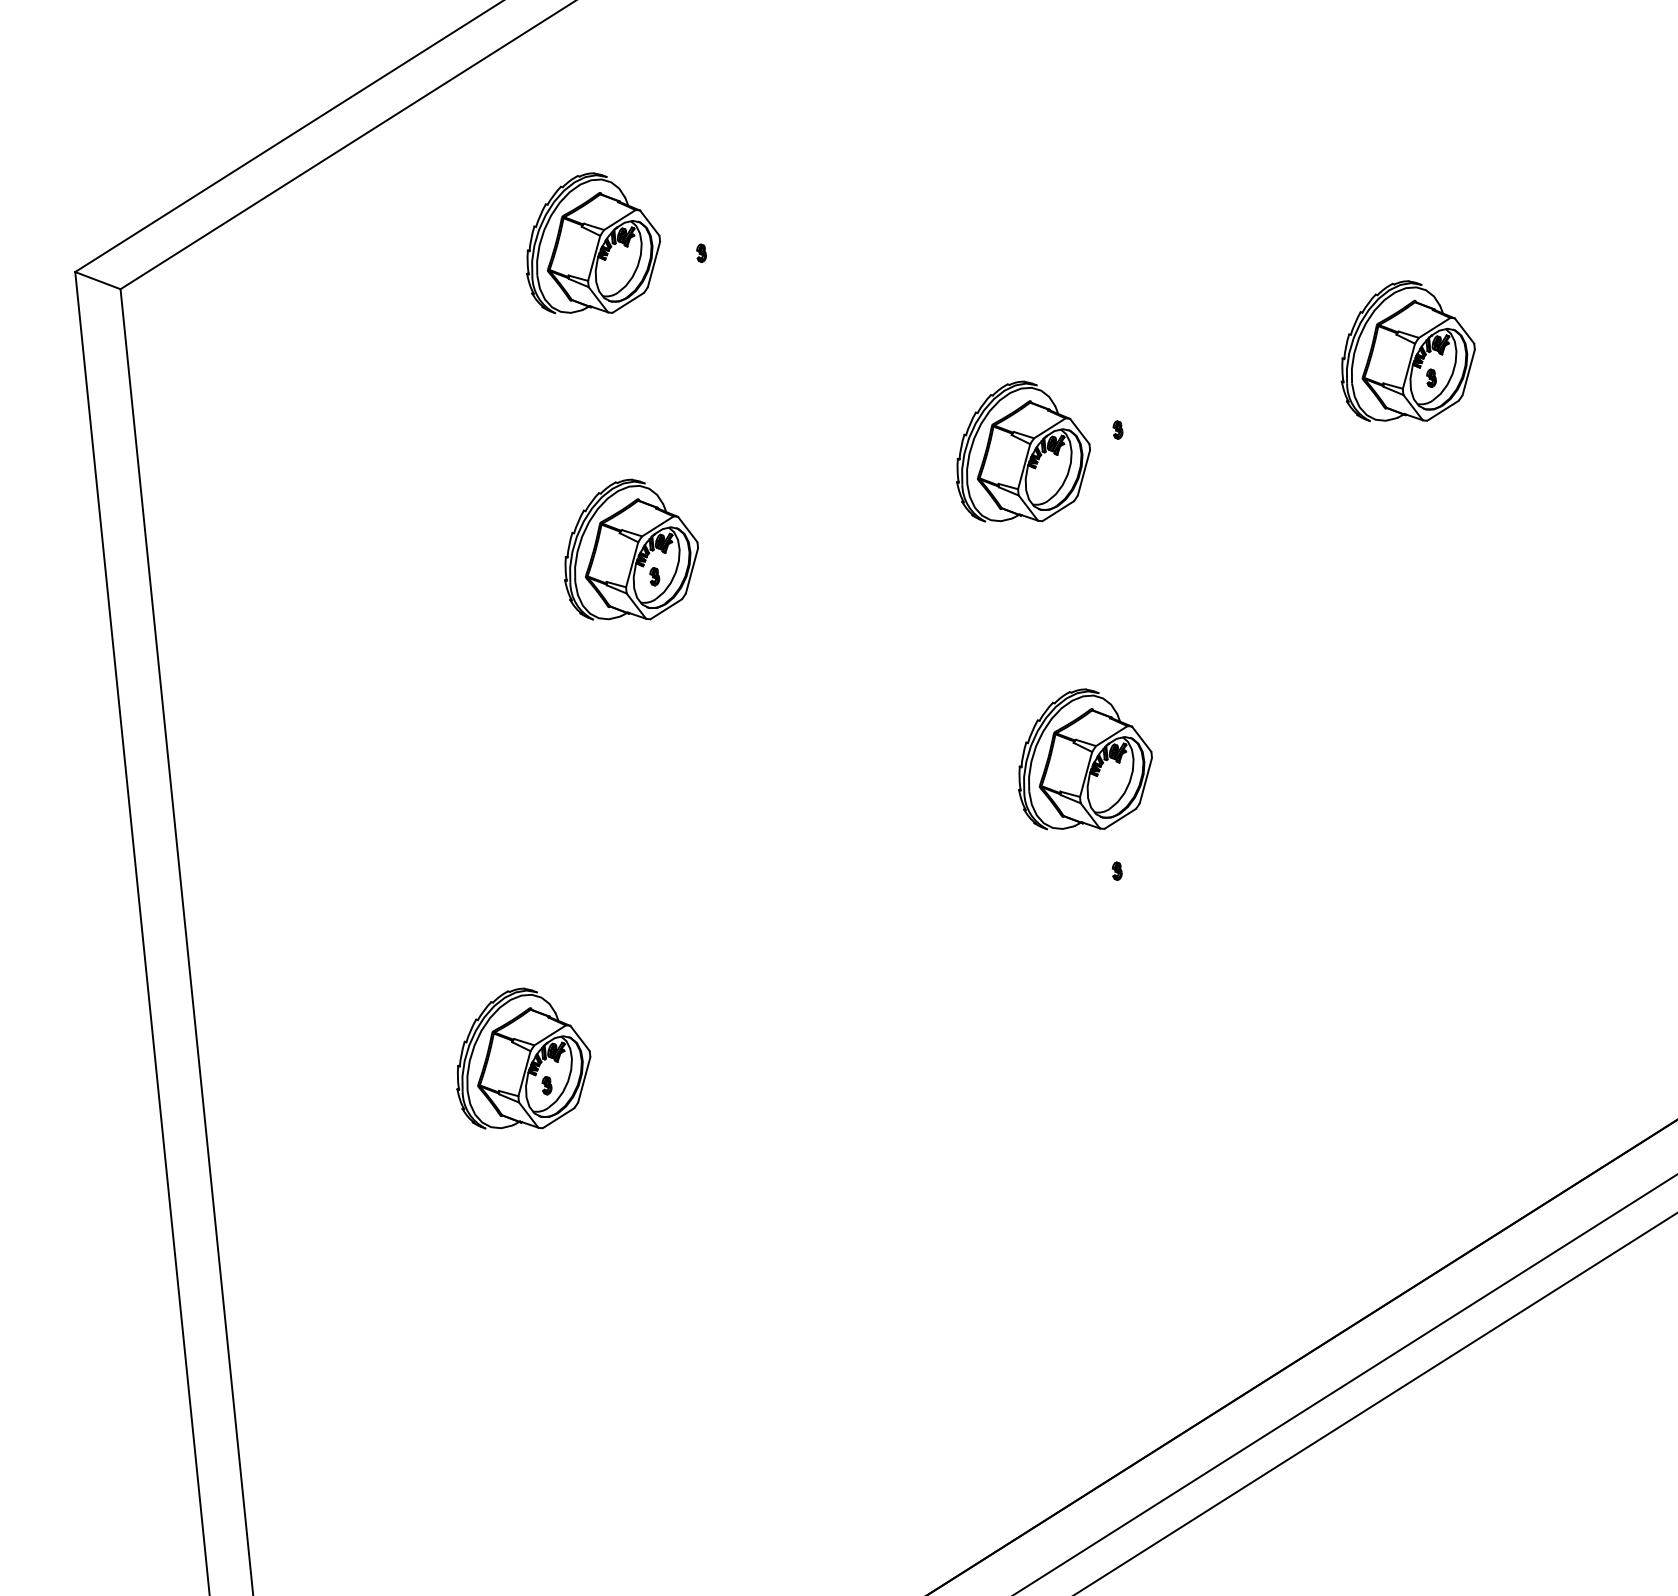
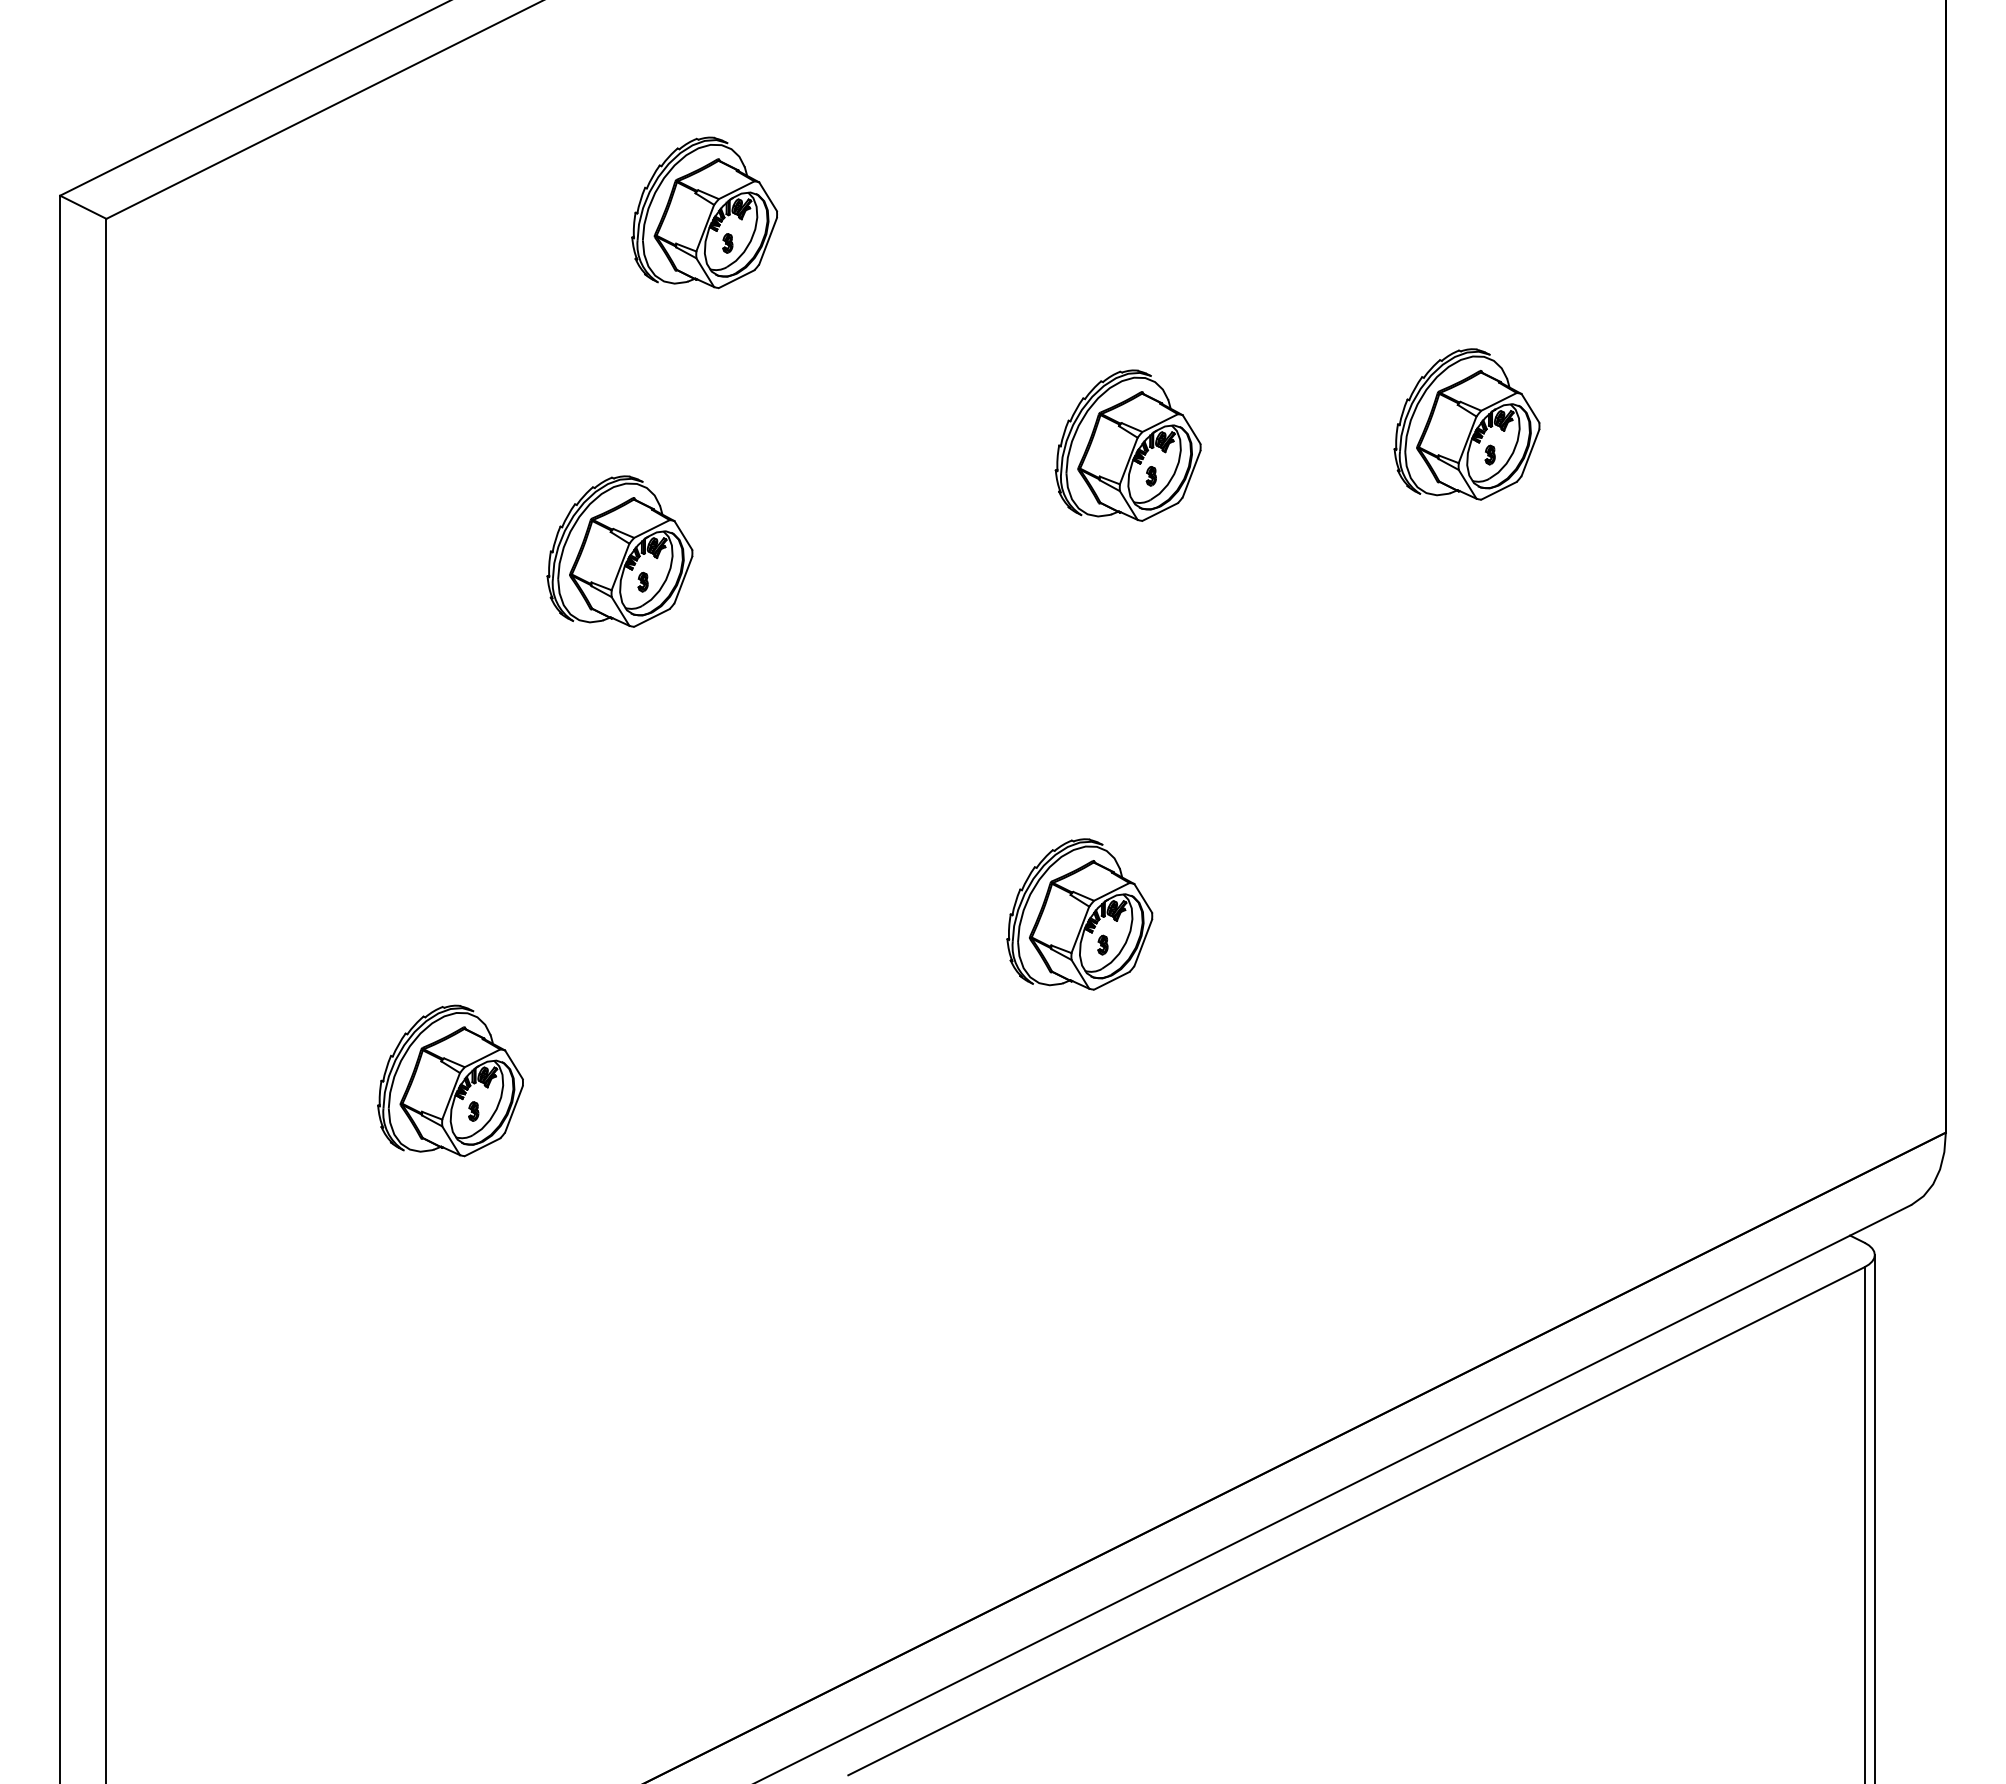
part: (592, 243) -> (704, 212), moved
part: (1021, 452) -> (1127, 445), moved
part: (1083, 760) -> (1079, 914), moved

